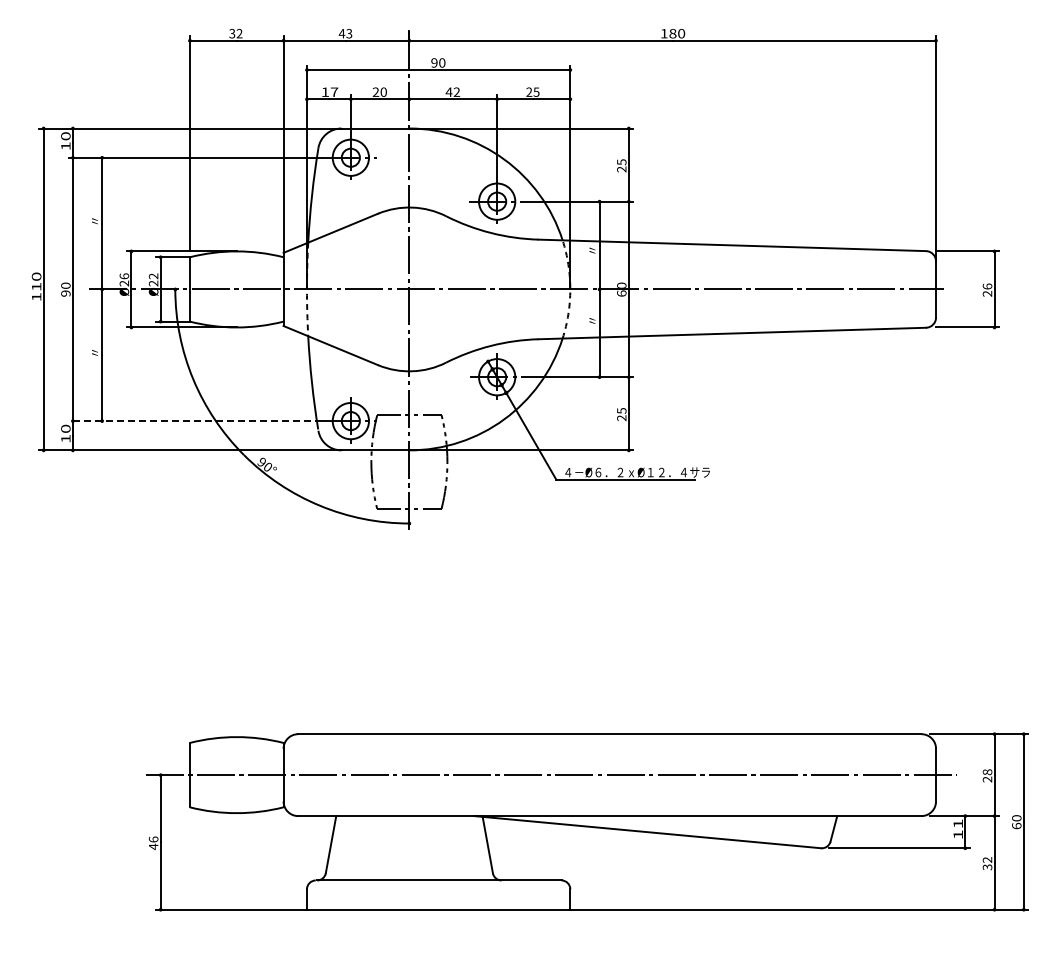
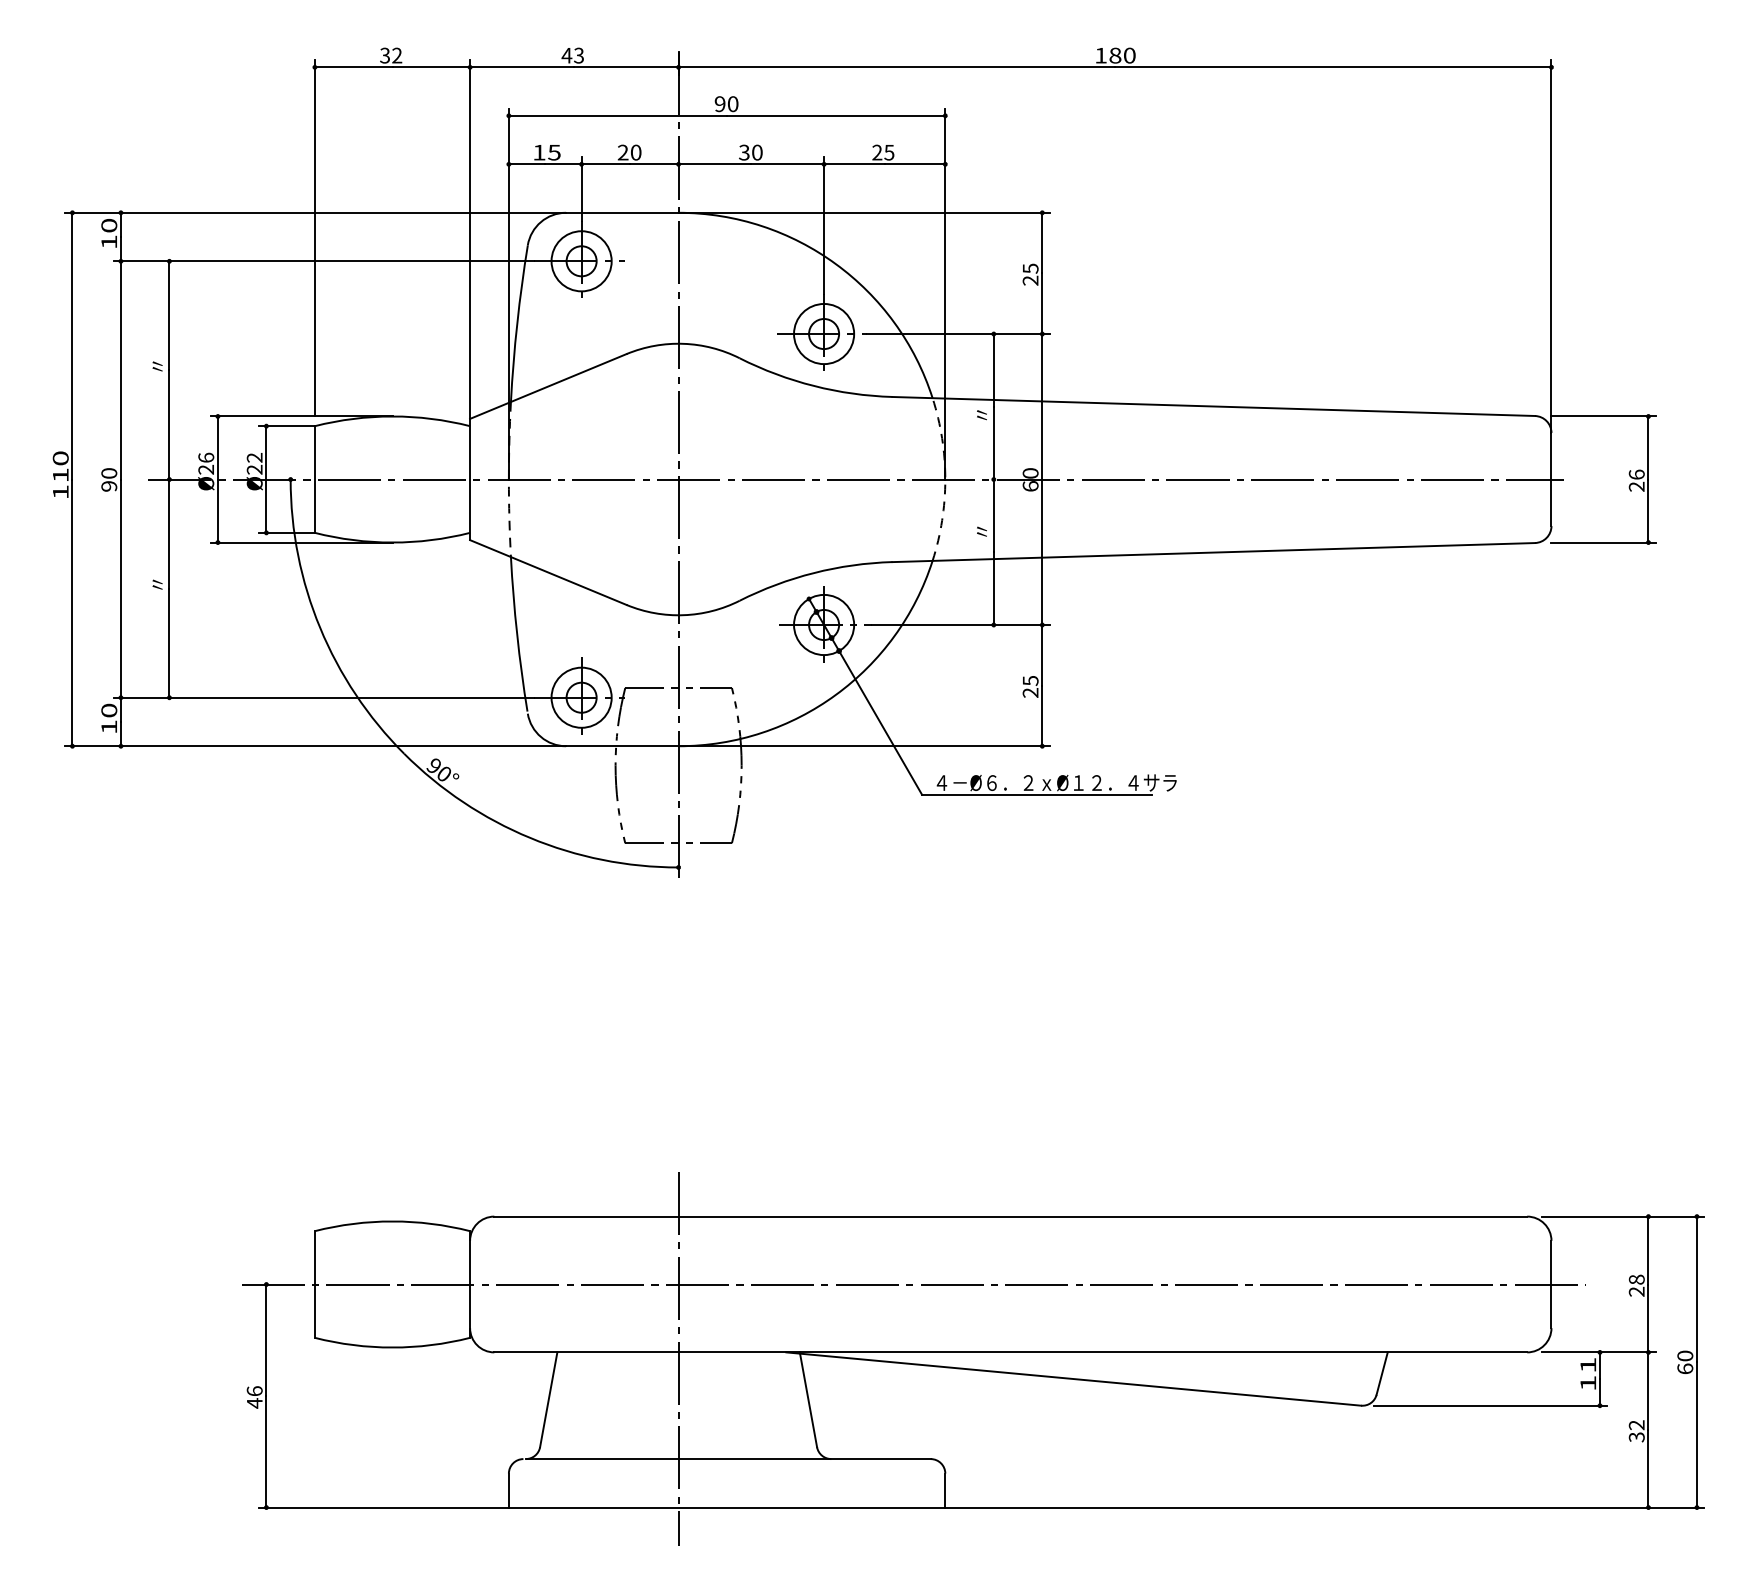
text: (334, 91) -> (554, 151), 17 -> 15
text: (452, 91) -> (750, 151), 42 -> 30
line: (195, 421) -> (324, 698), dashed -> solid
line: (409, 820) -> (678, 1359), added

